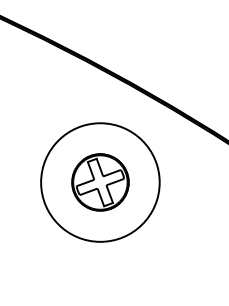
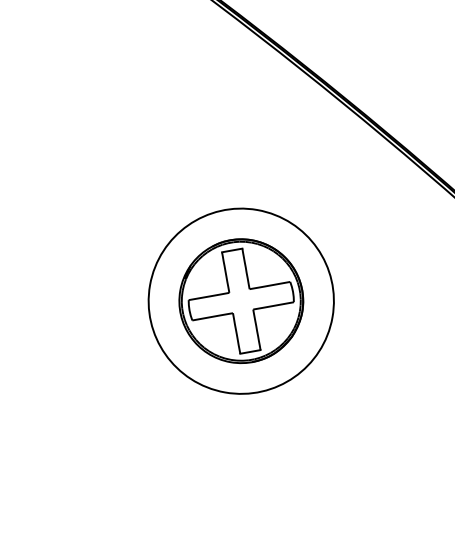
circle: (100, 182) -> (241, 301), size x0.71

